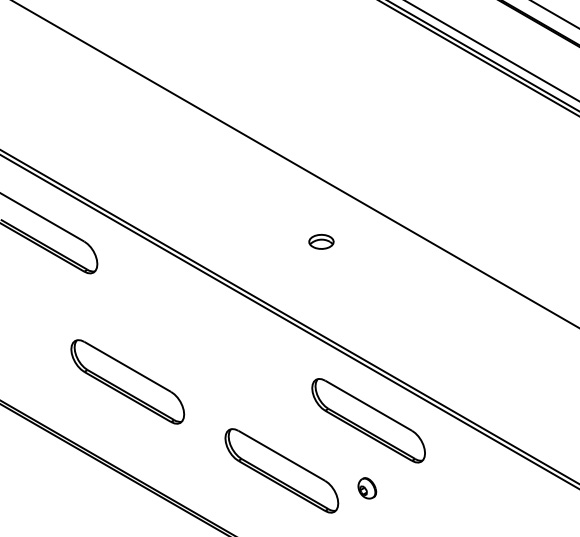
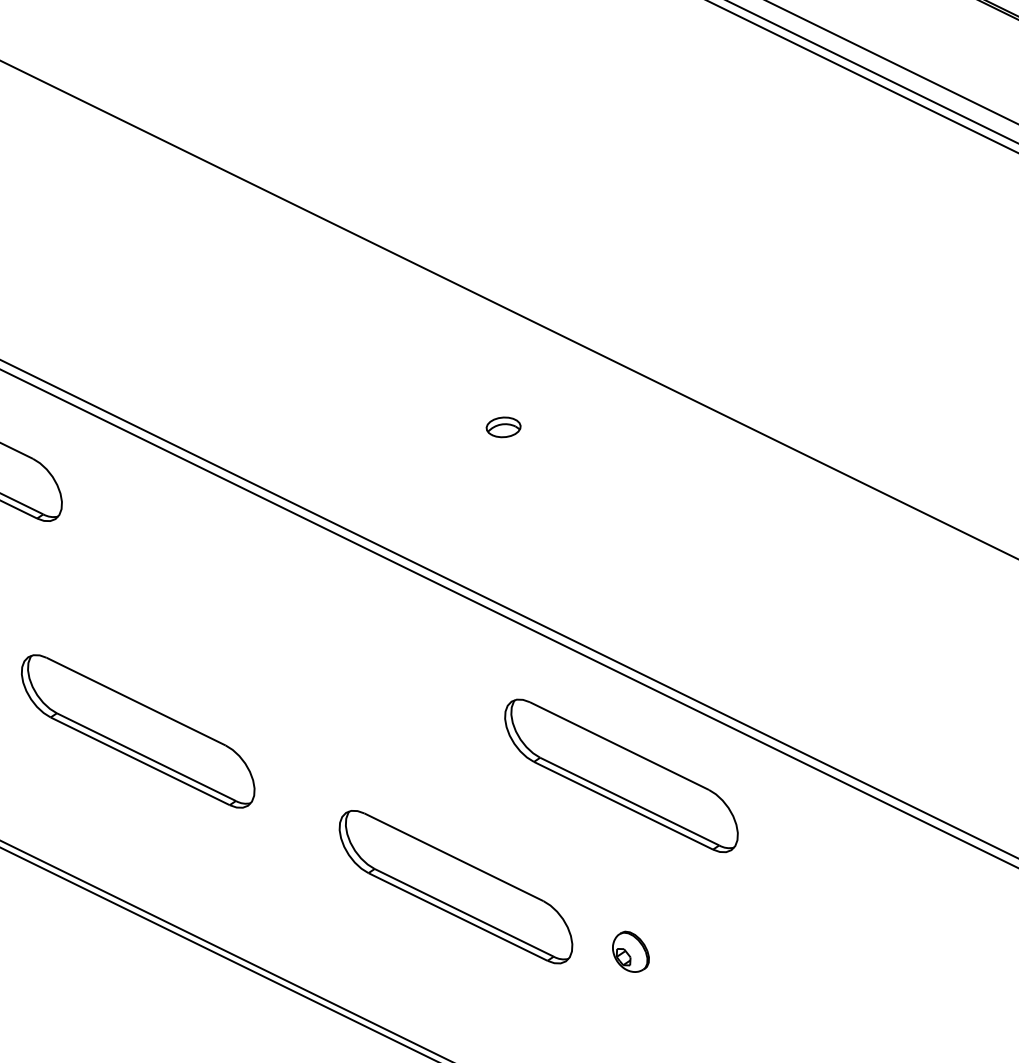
part: (321, 241) -> (503, 426), size x0.7
part: (367, 488) -> (631, 952), moved

